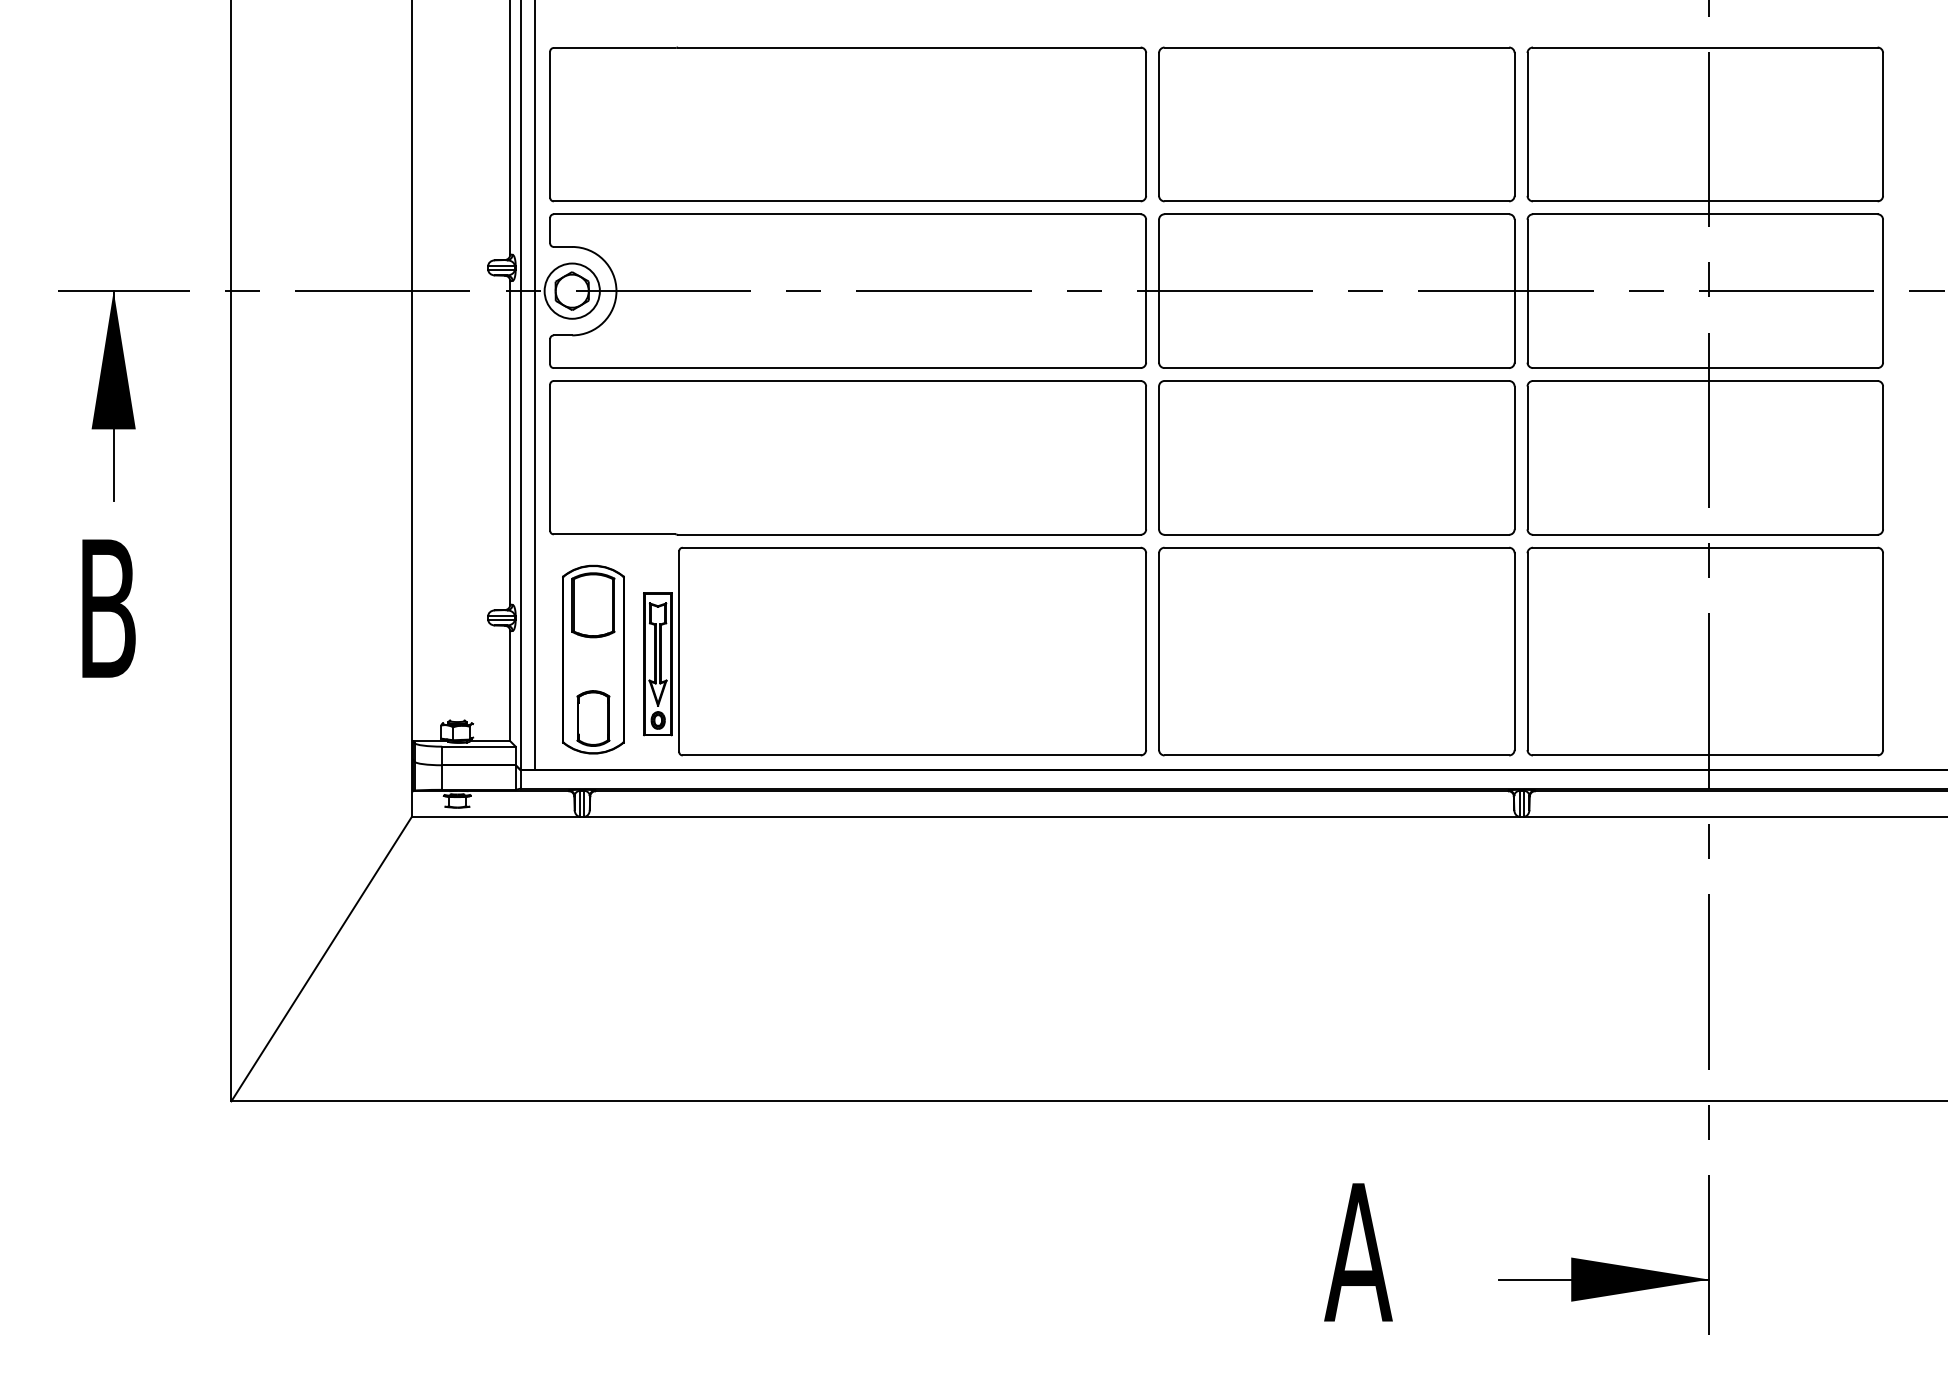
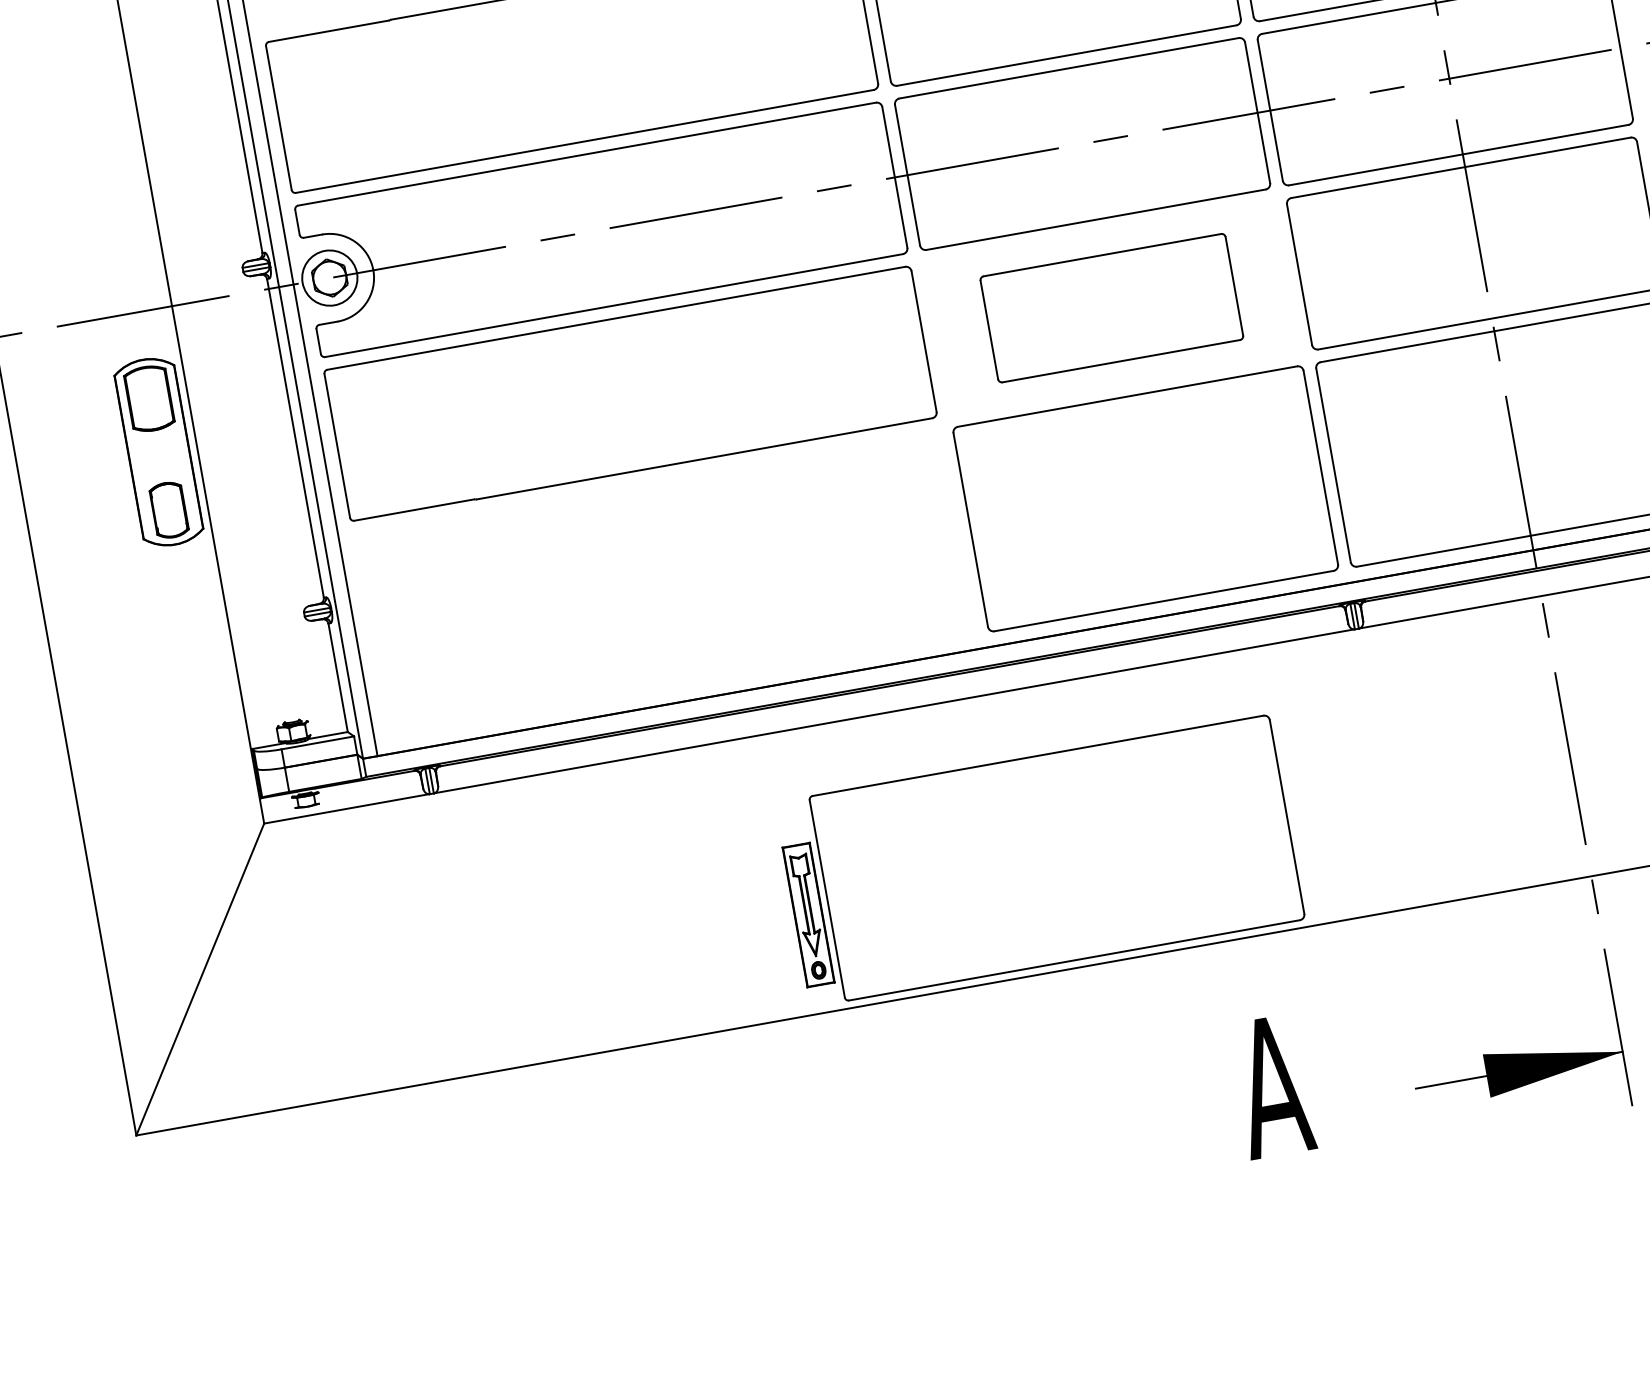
part: (1336, 457) -> (1111, 307), size x0.7
part: (894, 651) -> (1039, 861), moved
part: (593, 659) -> (158, 452), moved

